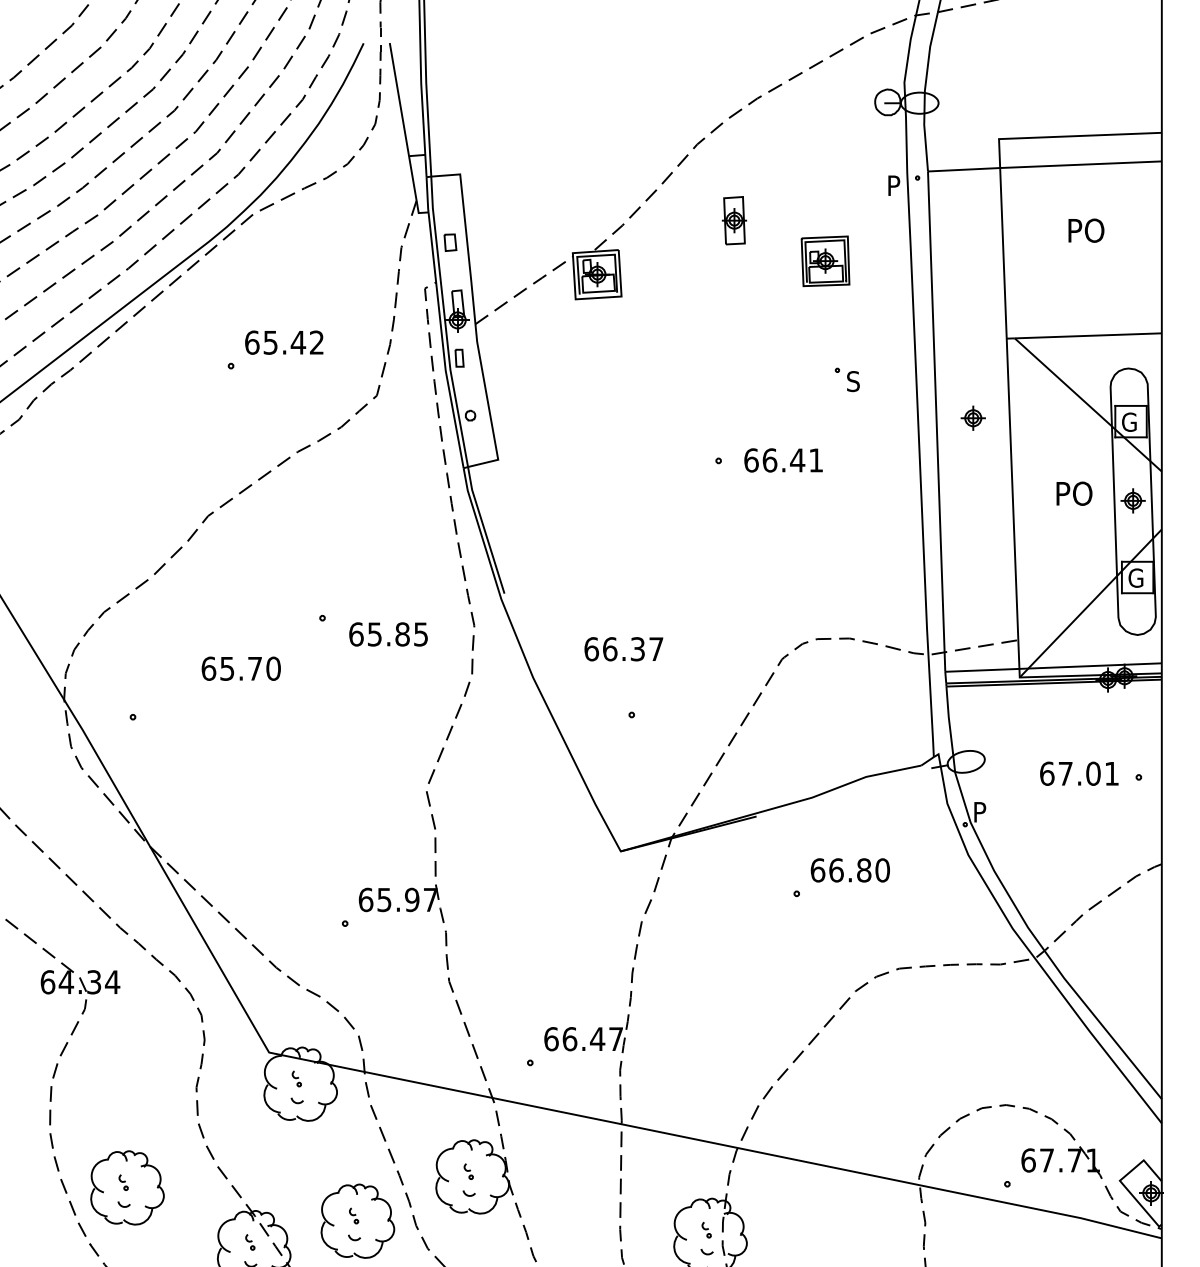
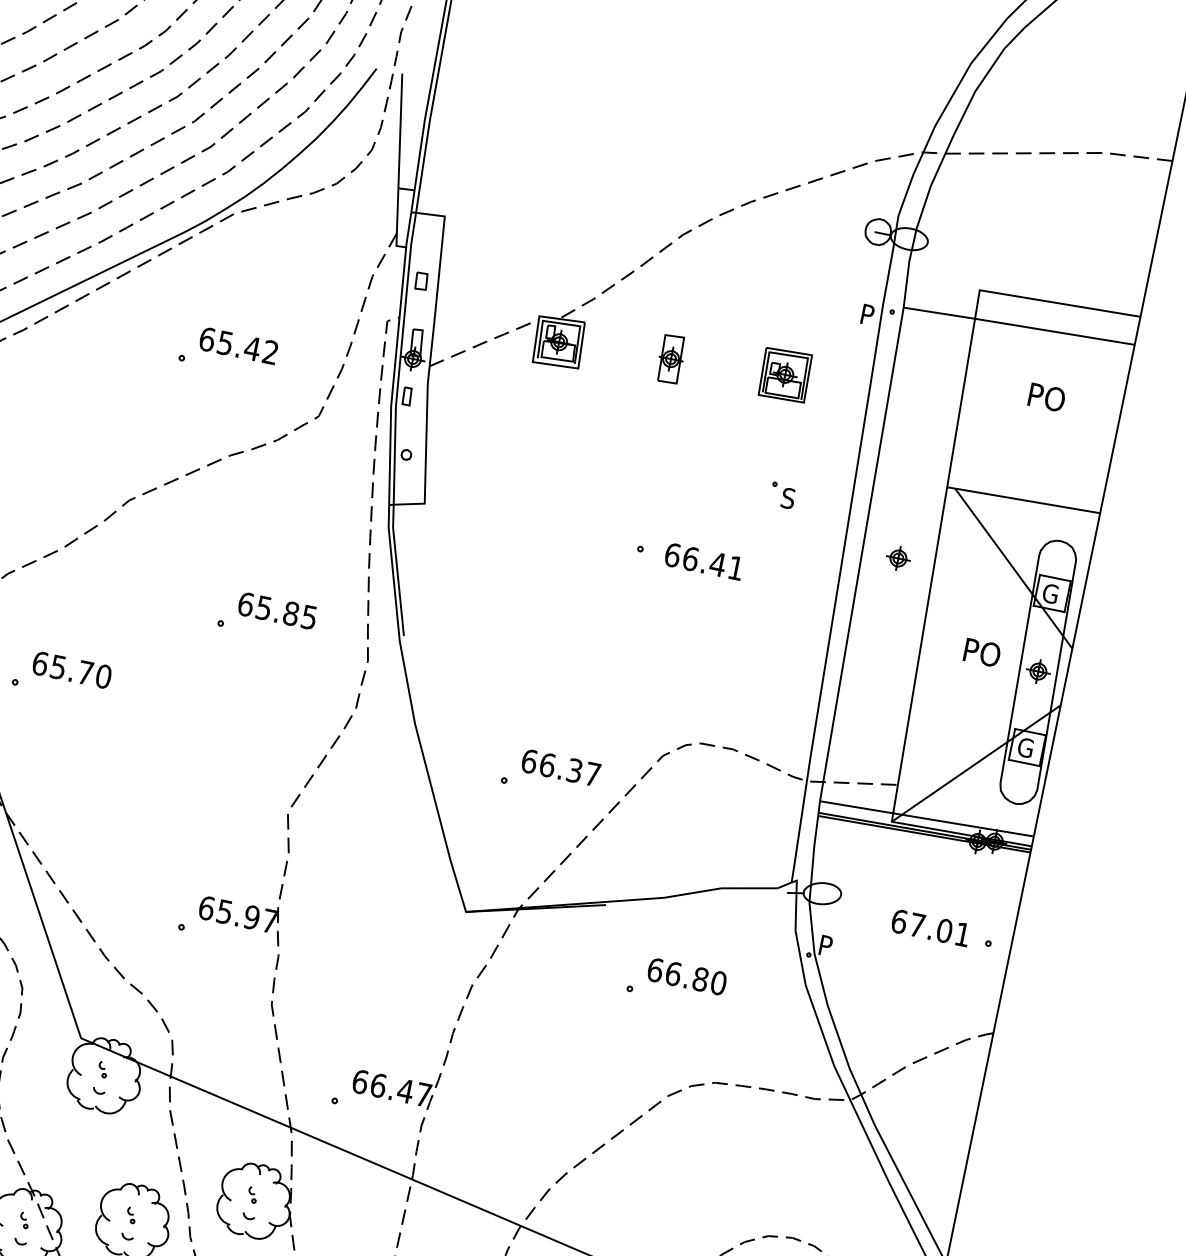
part: (734, 220) -> (671, 358), moved
text: (388, 634) -> (277, 610), moved
text: (623, 649) -> (560, 768), moved
text: (240, 668) -> (71, 669), moved

